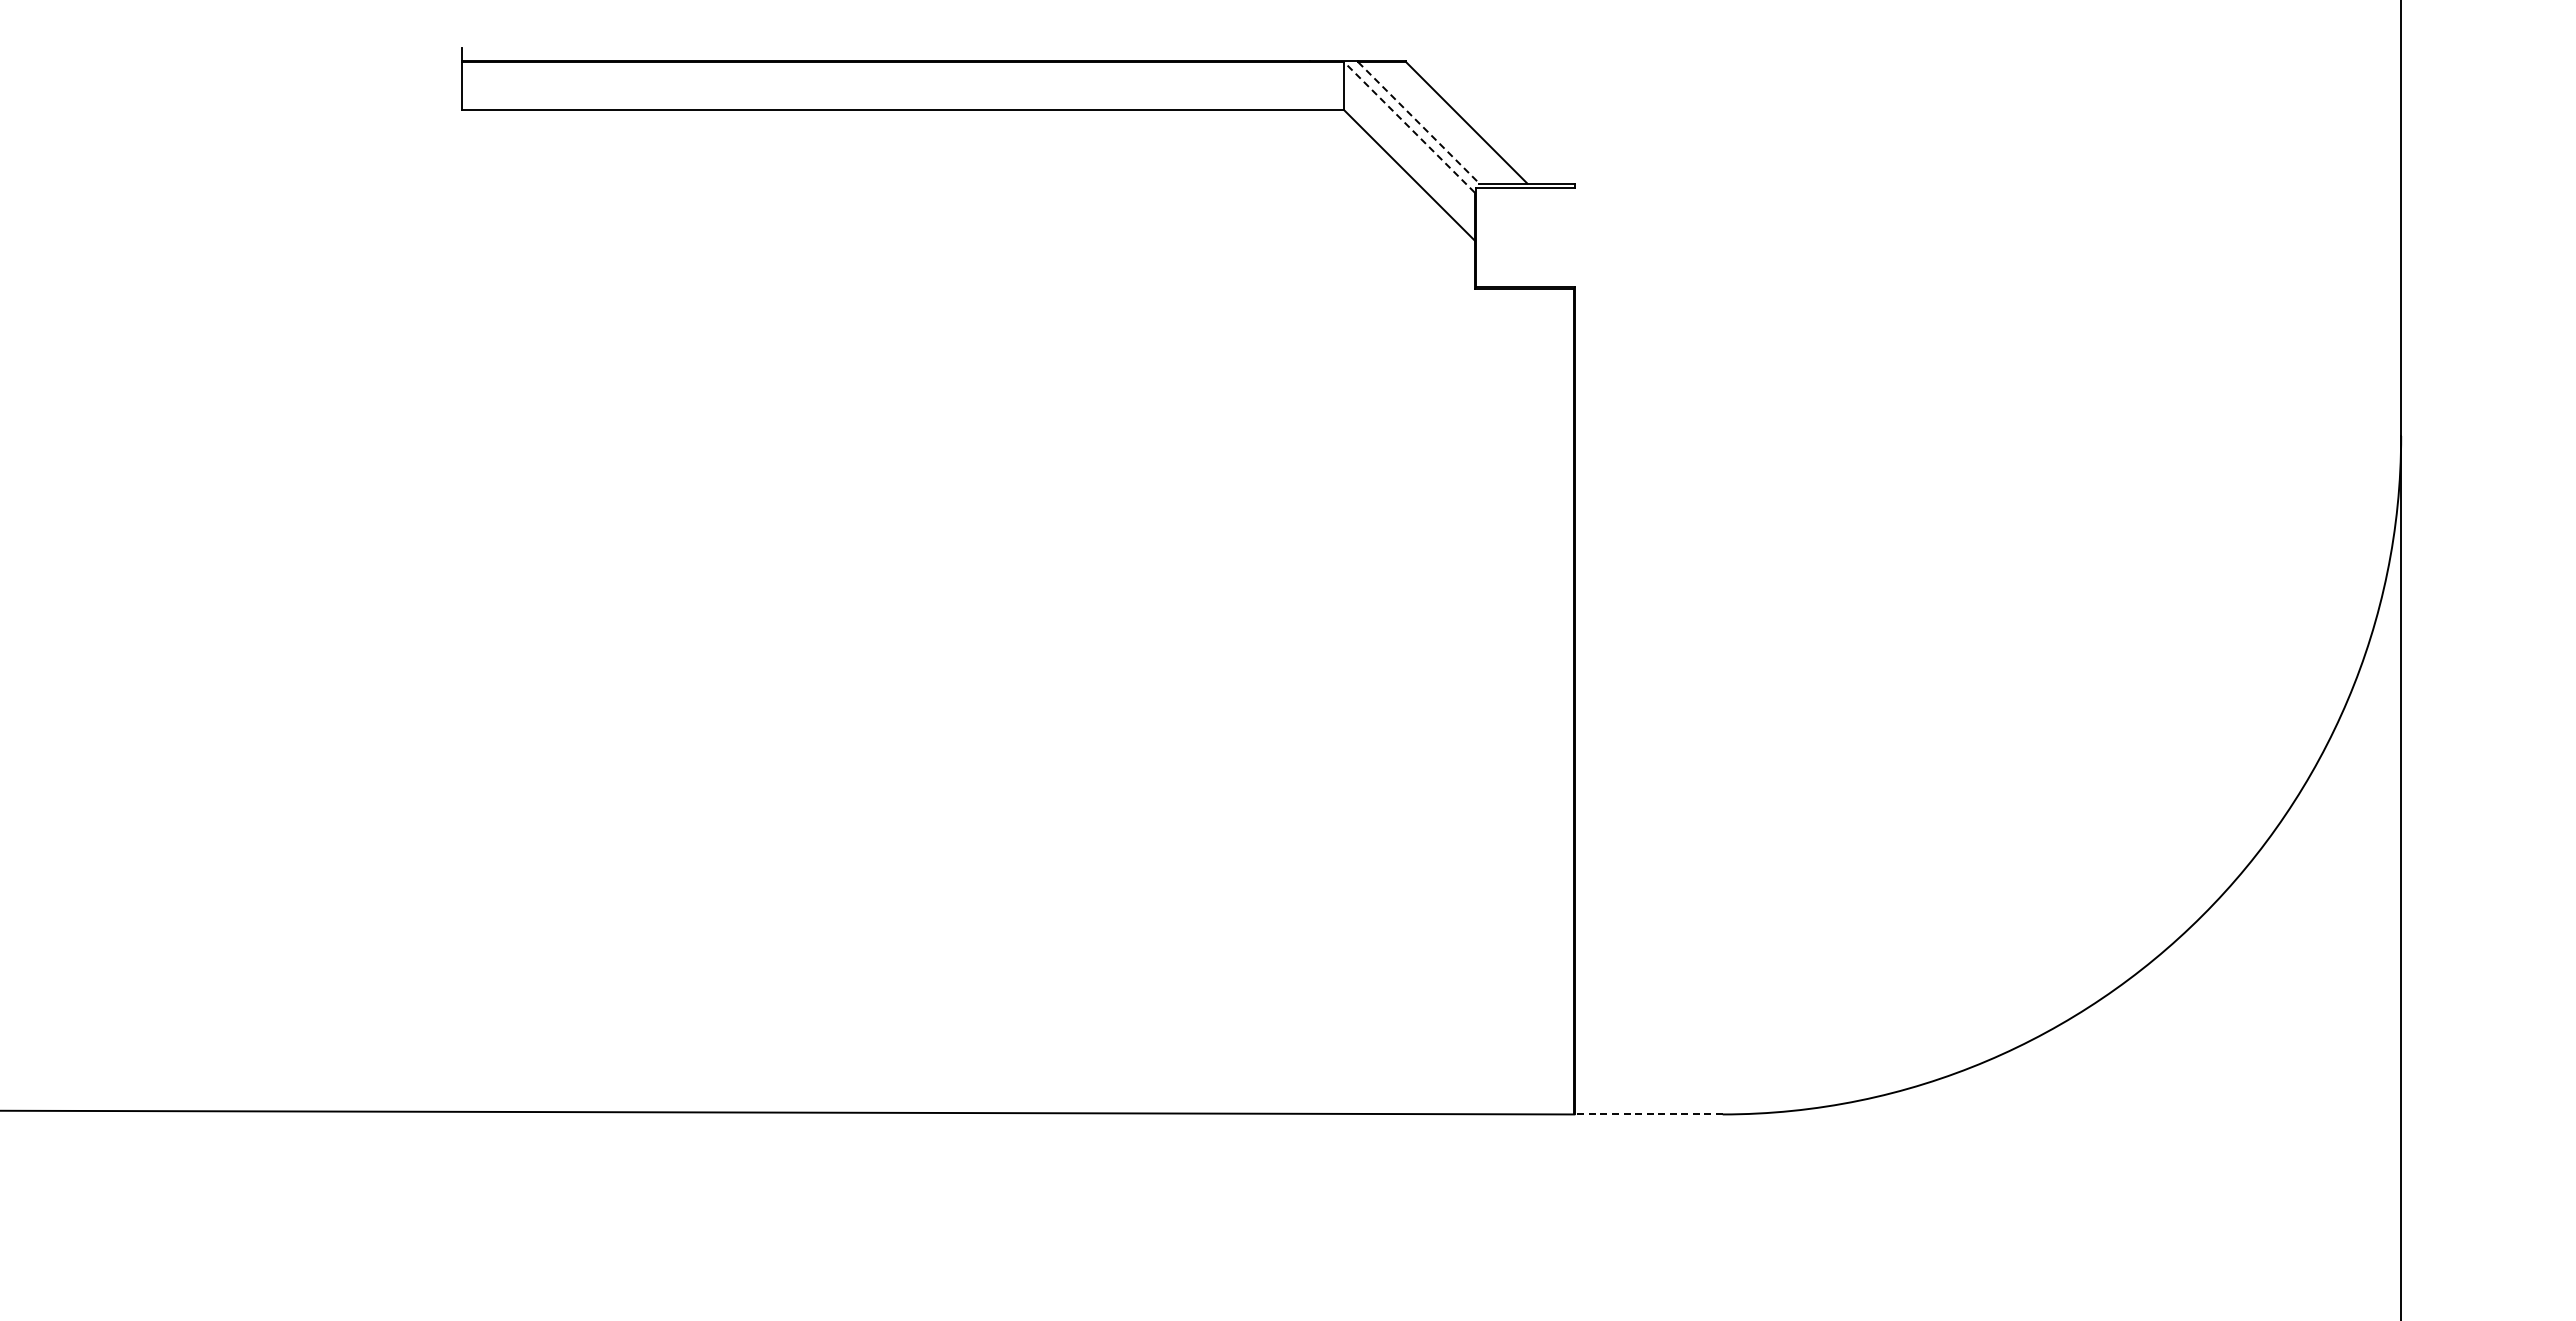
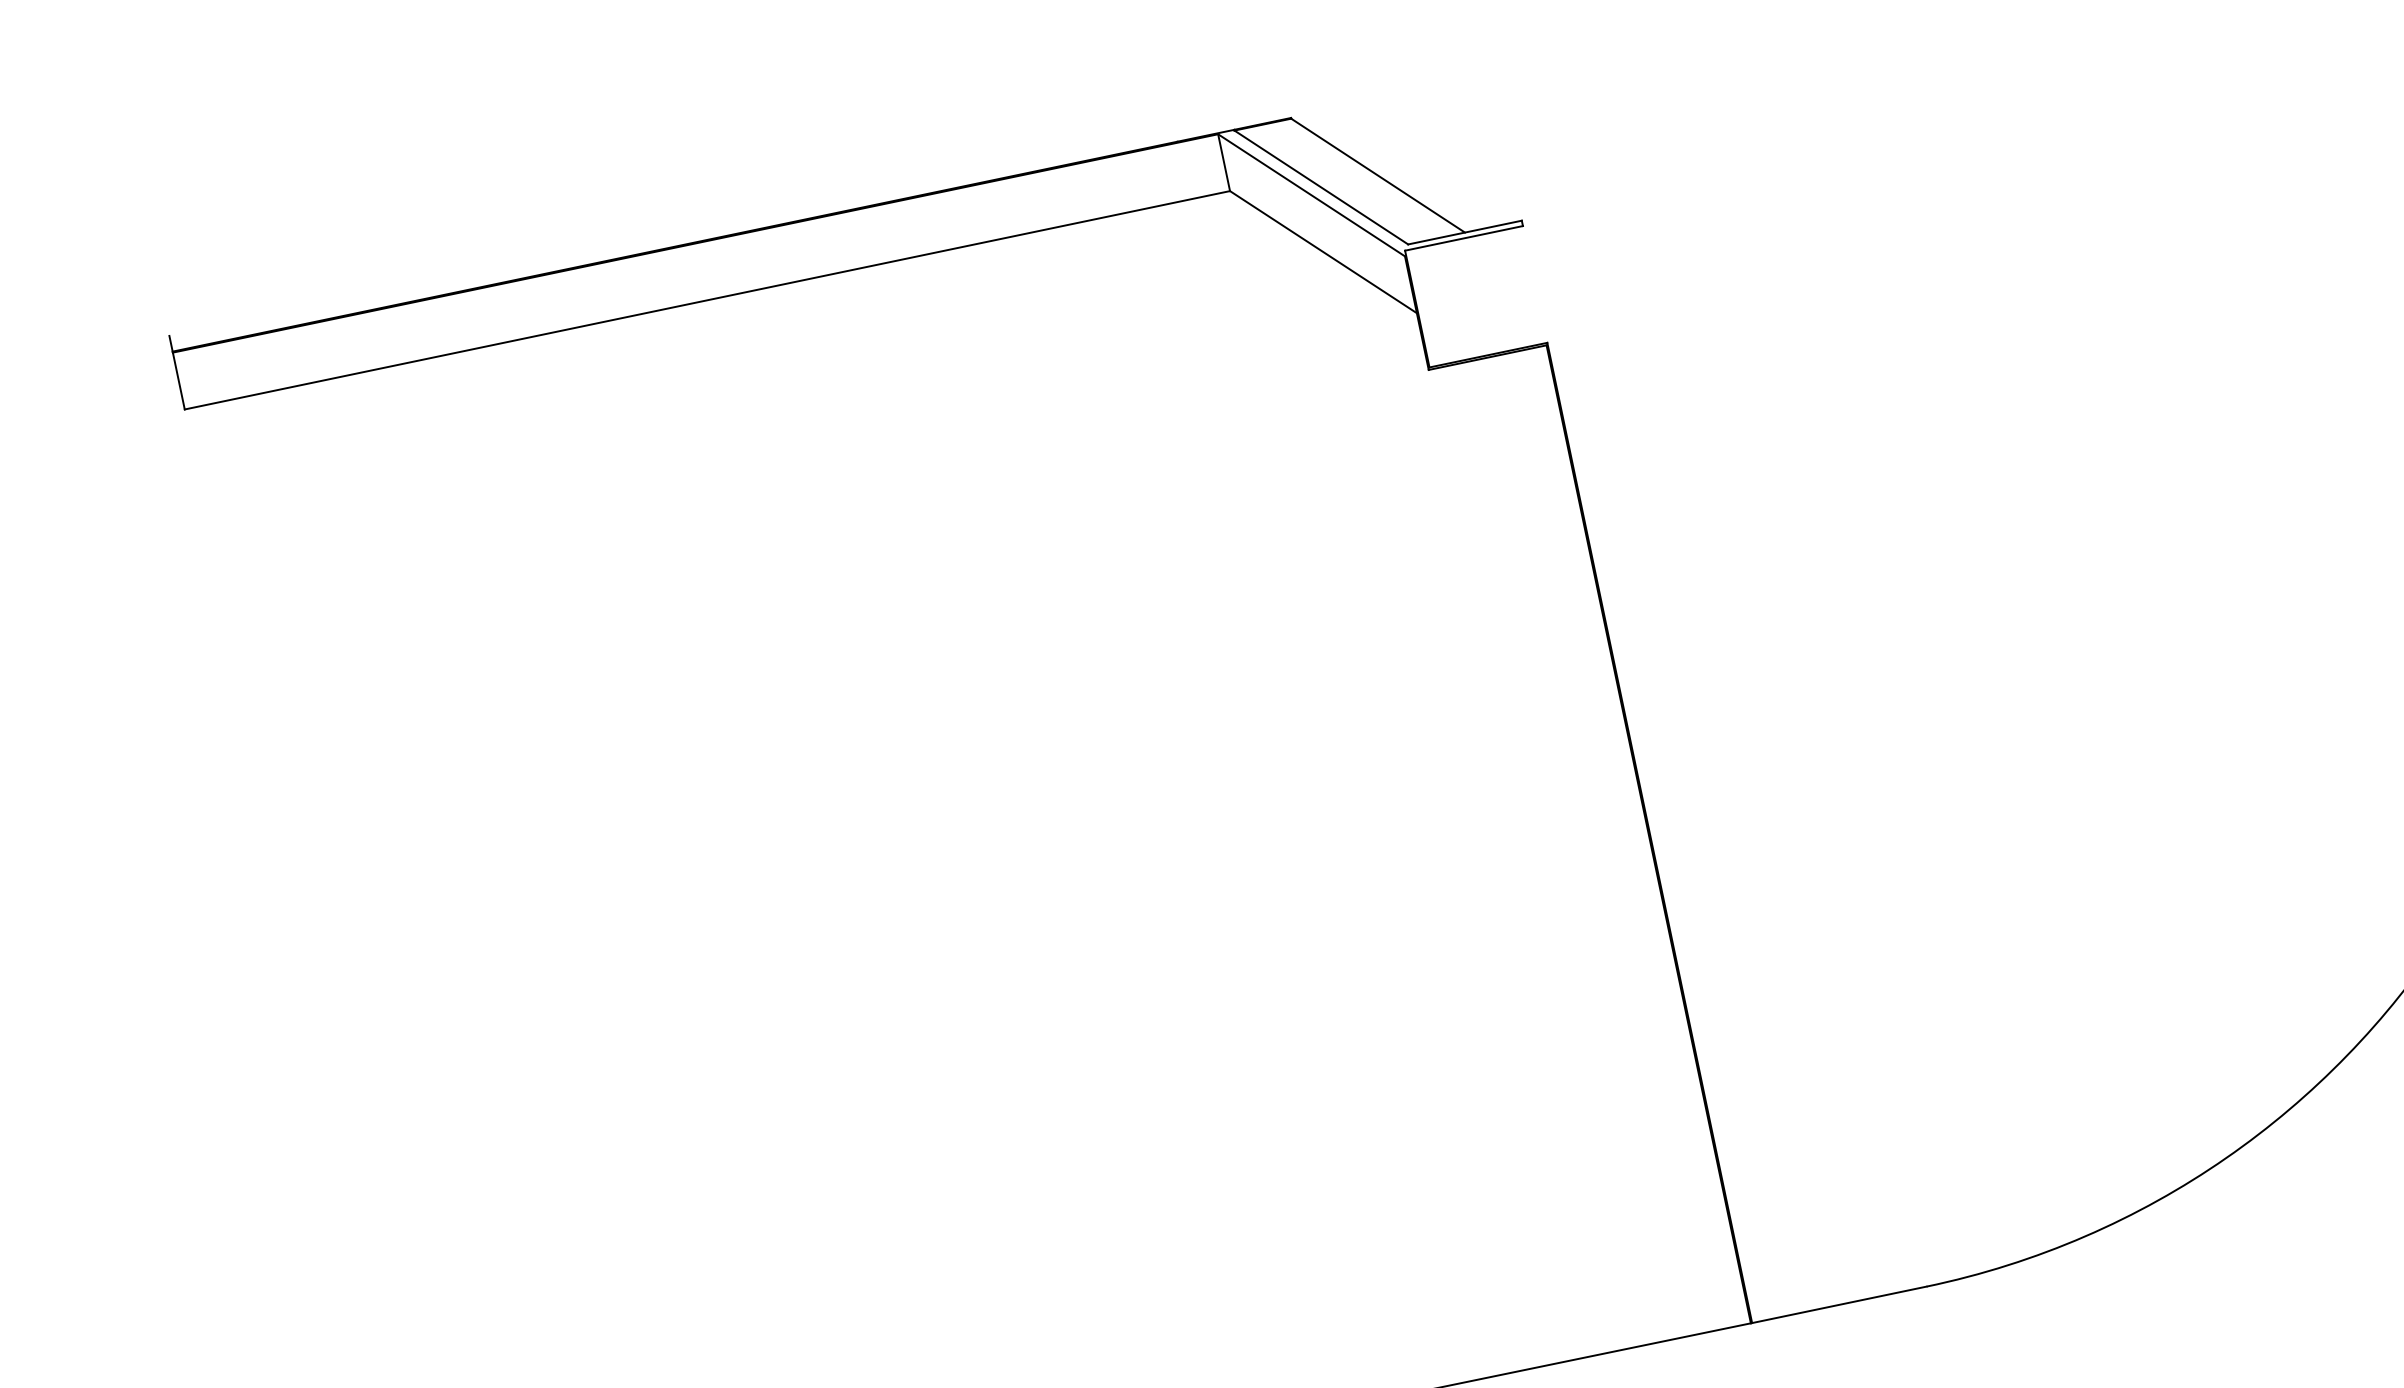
line: (1418, 122) -> (1320, 187), dashed -> solid
line: (1409, 127) -> (1311, 195), dashed -> solid
line: (1649, 1114) -> (1839, 1304), dashed -> solid

